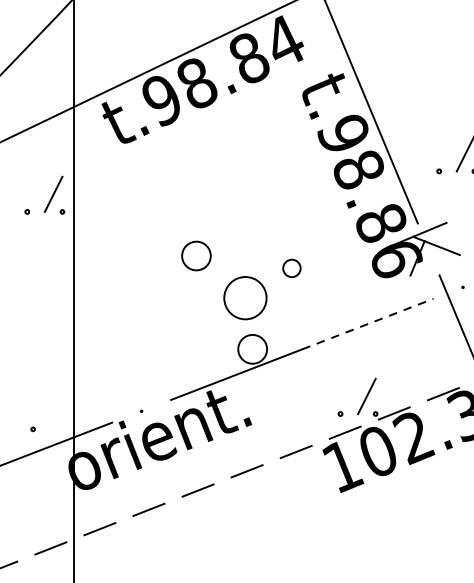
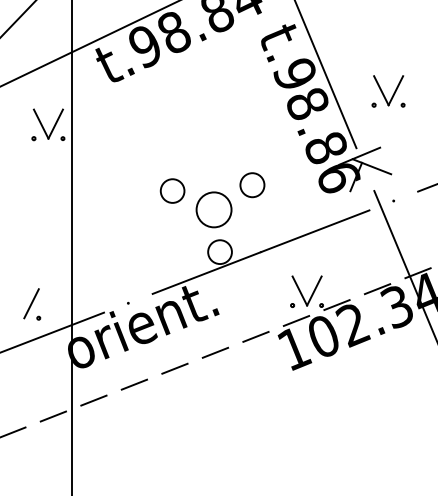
line: (448, 153) -> (381, 90), added
line: (35, 193) -> (40, 123), added
circle: (196, 255) -> (172, 190), moved
circle: (291, 268) -> (252, 185), size x1.67
line: (368, 324) -> (315, 231), dashed -> solid
line: (348, 395) -> (299, 290), added
line: (24, 411) -> (31, 303), added

